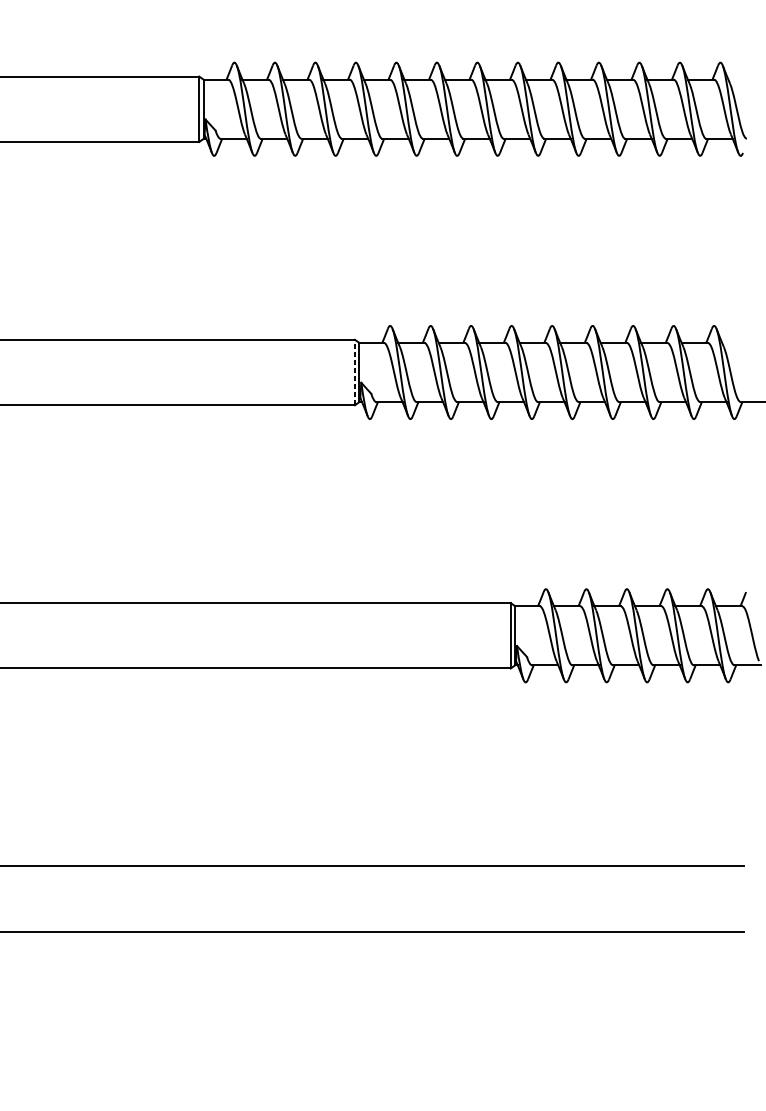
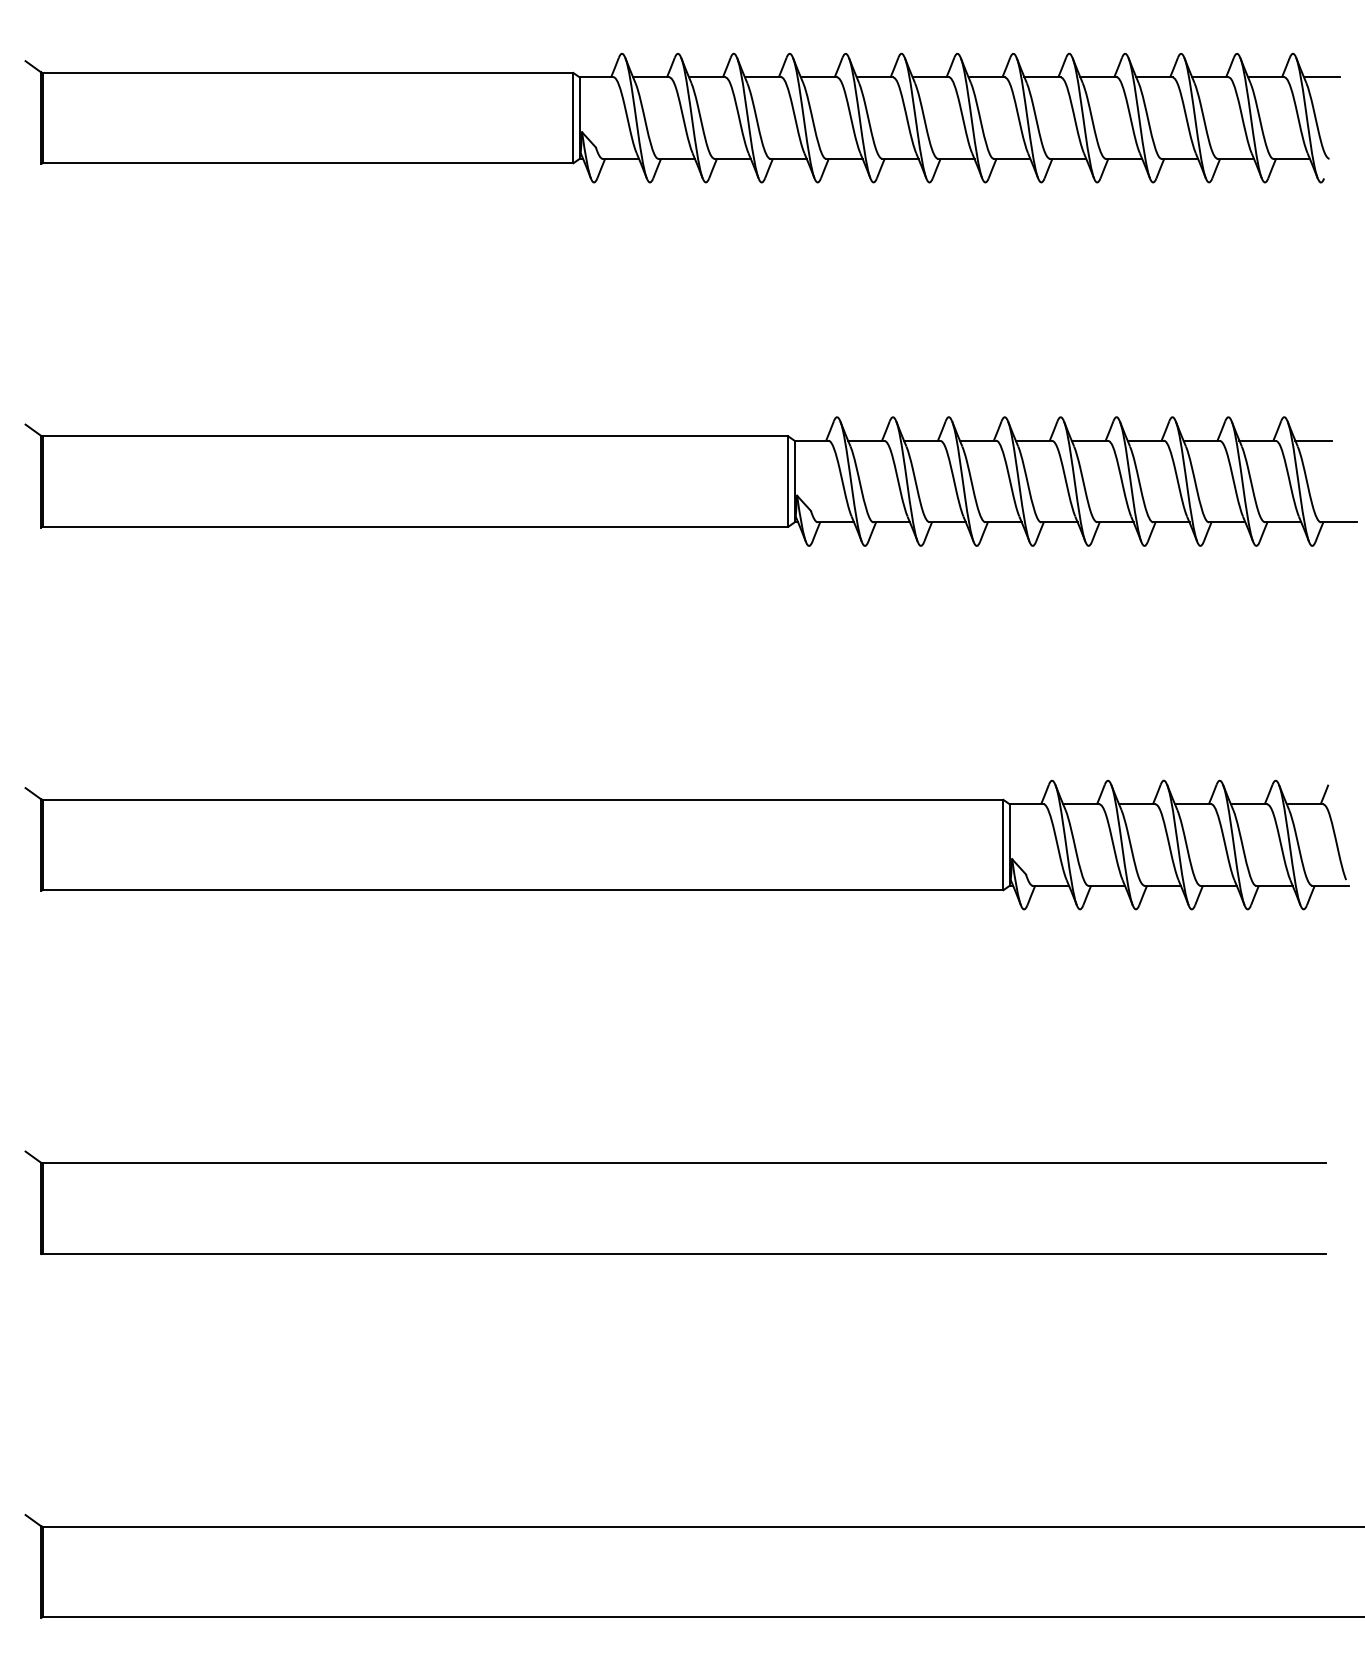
line: (741, 79) -> (1321, 77), added
line: (735, 342) -> (1313, 440), added
line: (355, 372) -> (788, 481), dashed -> solid

